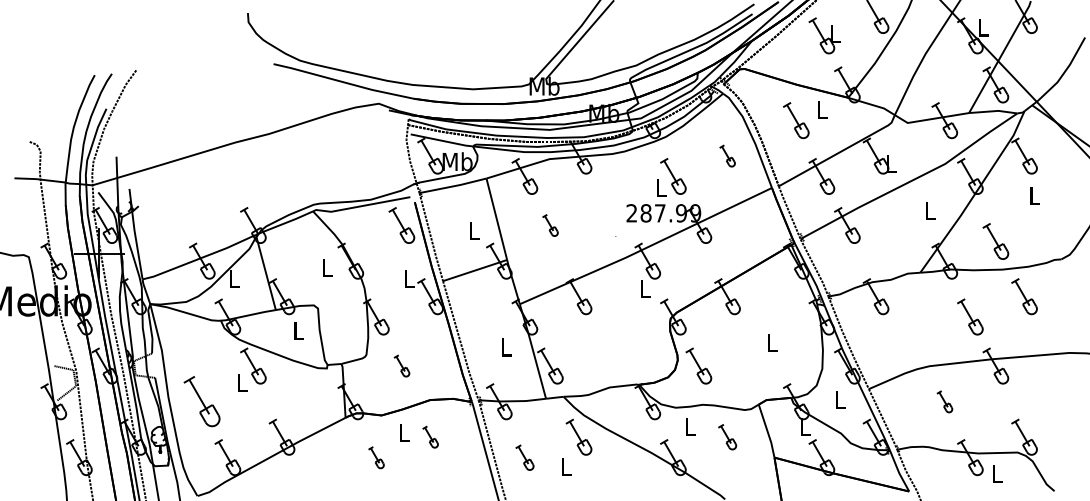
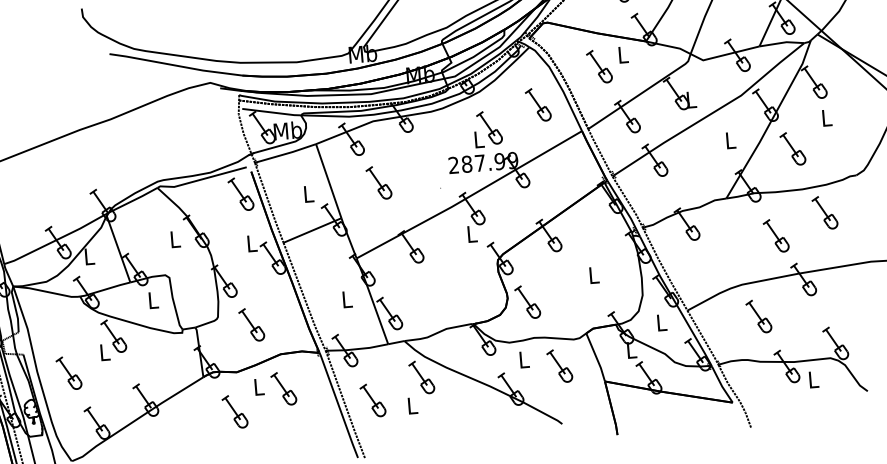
part: (727, 155) -> (538, 104), size x1.67
part: (550, 225) -> (379, 182), size x1.67
part: (995, 241) -> (792, 148), moved
part: (401, 365) -> (251, 324), size x1.67
part: (202, 401) -> (69, 373), size x0.71
part: (944, 401) -> (758, 316), size x1.67
part: (430, 436) -> (283, 388), size x1.67
part: (727, 436) -> (559, 365), size x1.43
part: (376, 457) -> (235, 411), size x1.67
part: (524, 457) -> (372, 400), size x1.43

